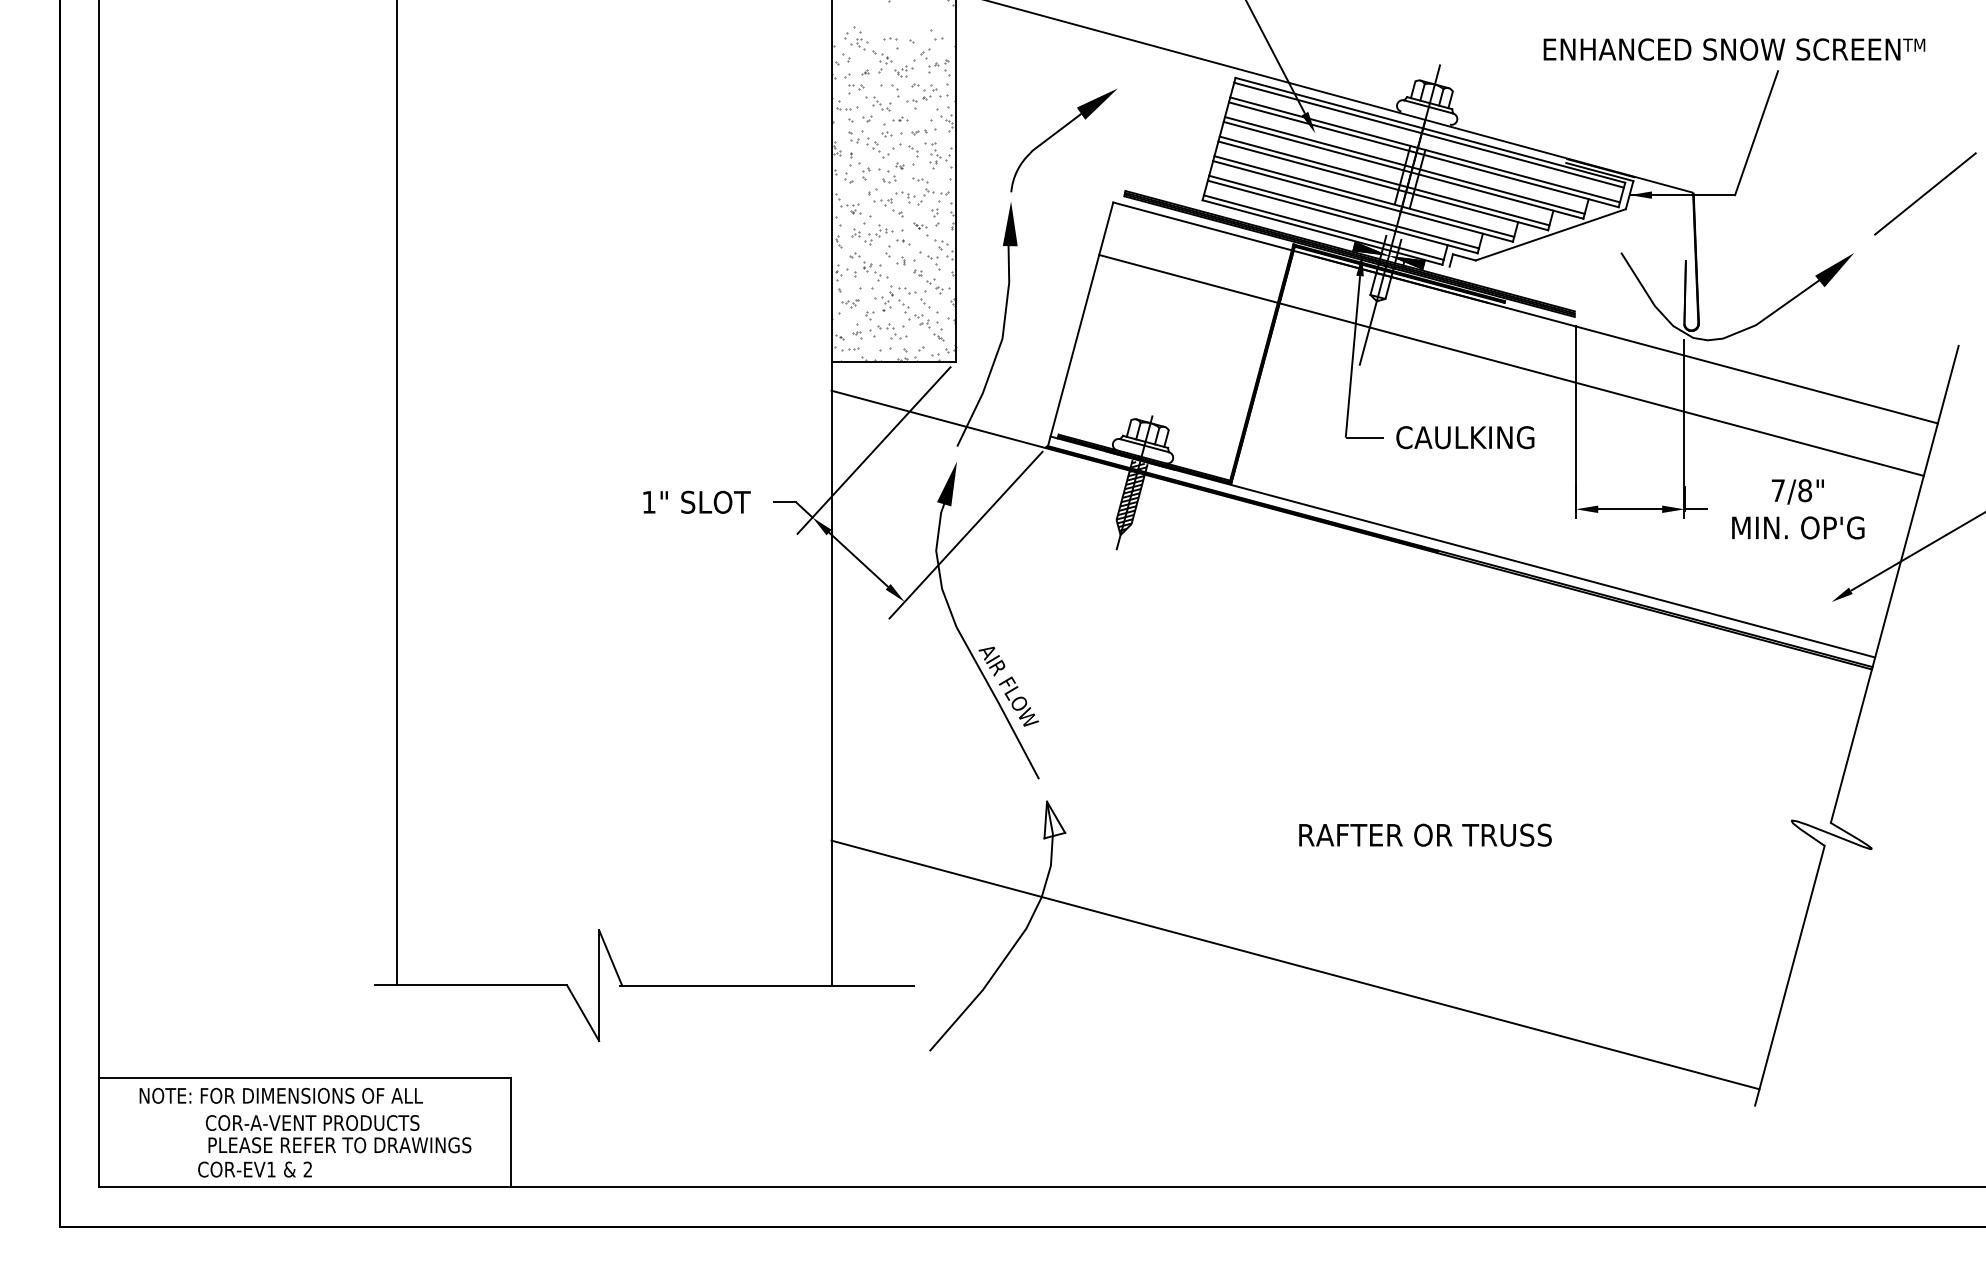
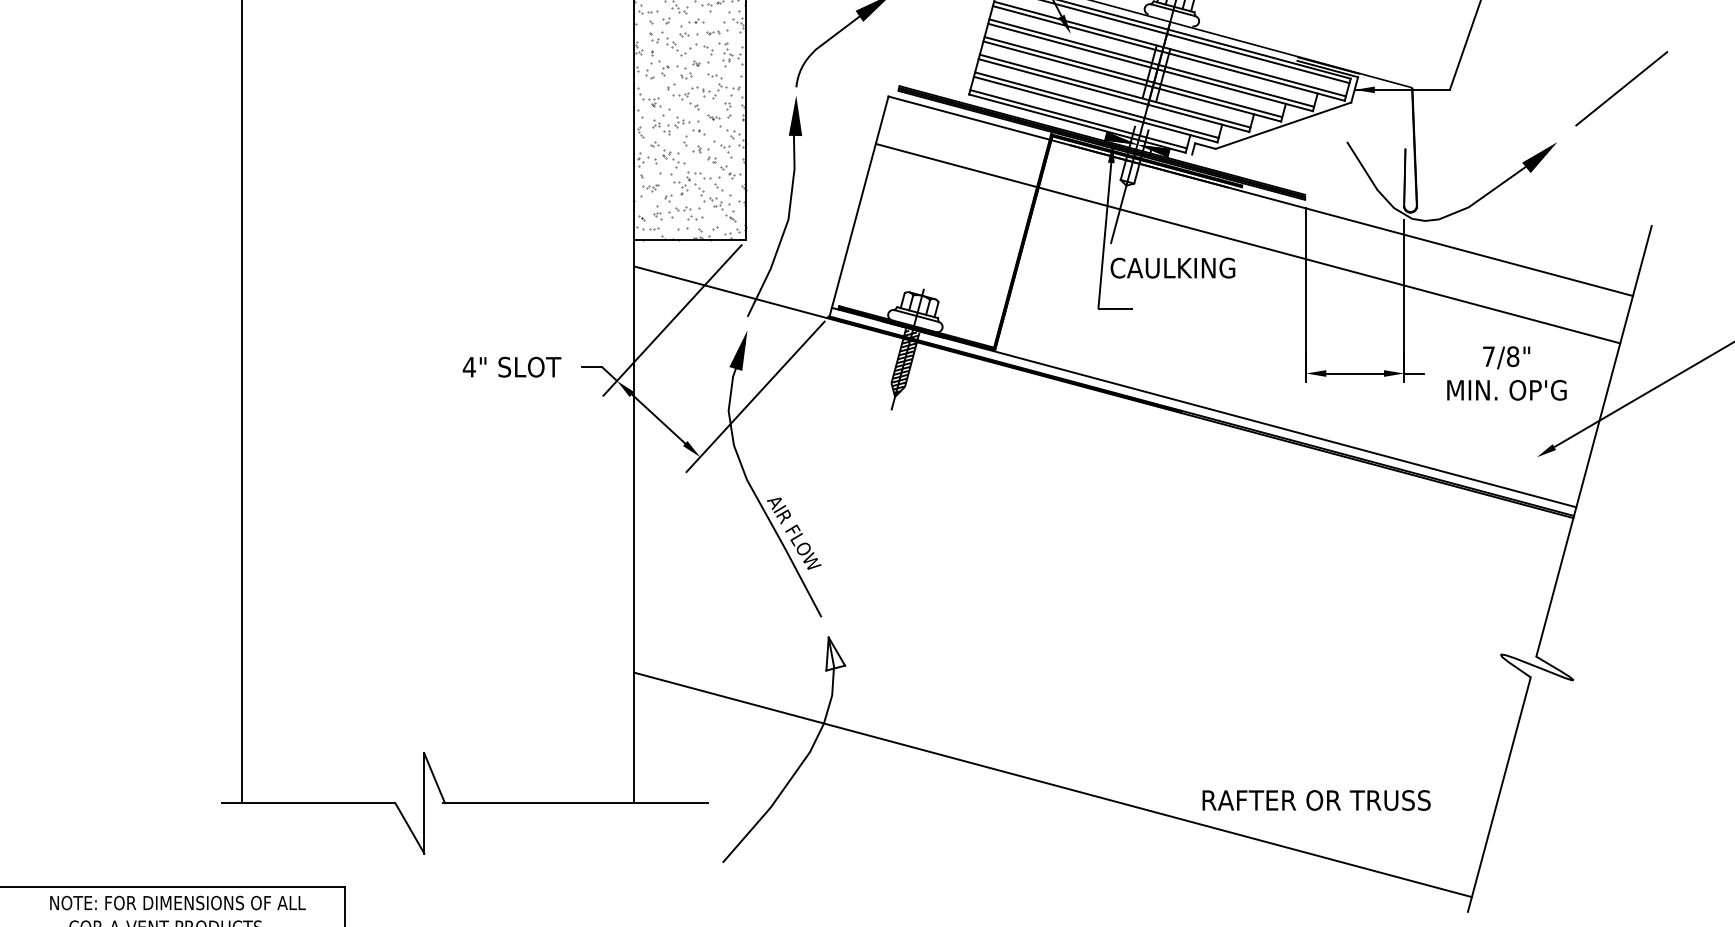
text: (1465, 437) -> (1173, 268), moved
text: (648, 502) -> (468, 367), 1" -> 4"
text: (1425, 834) -> (1316, 799), moved
text: (280, 1095) -> (177, 902), moved

